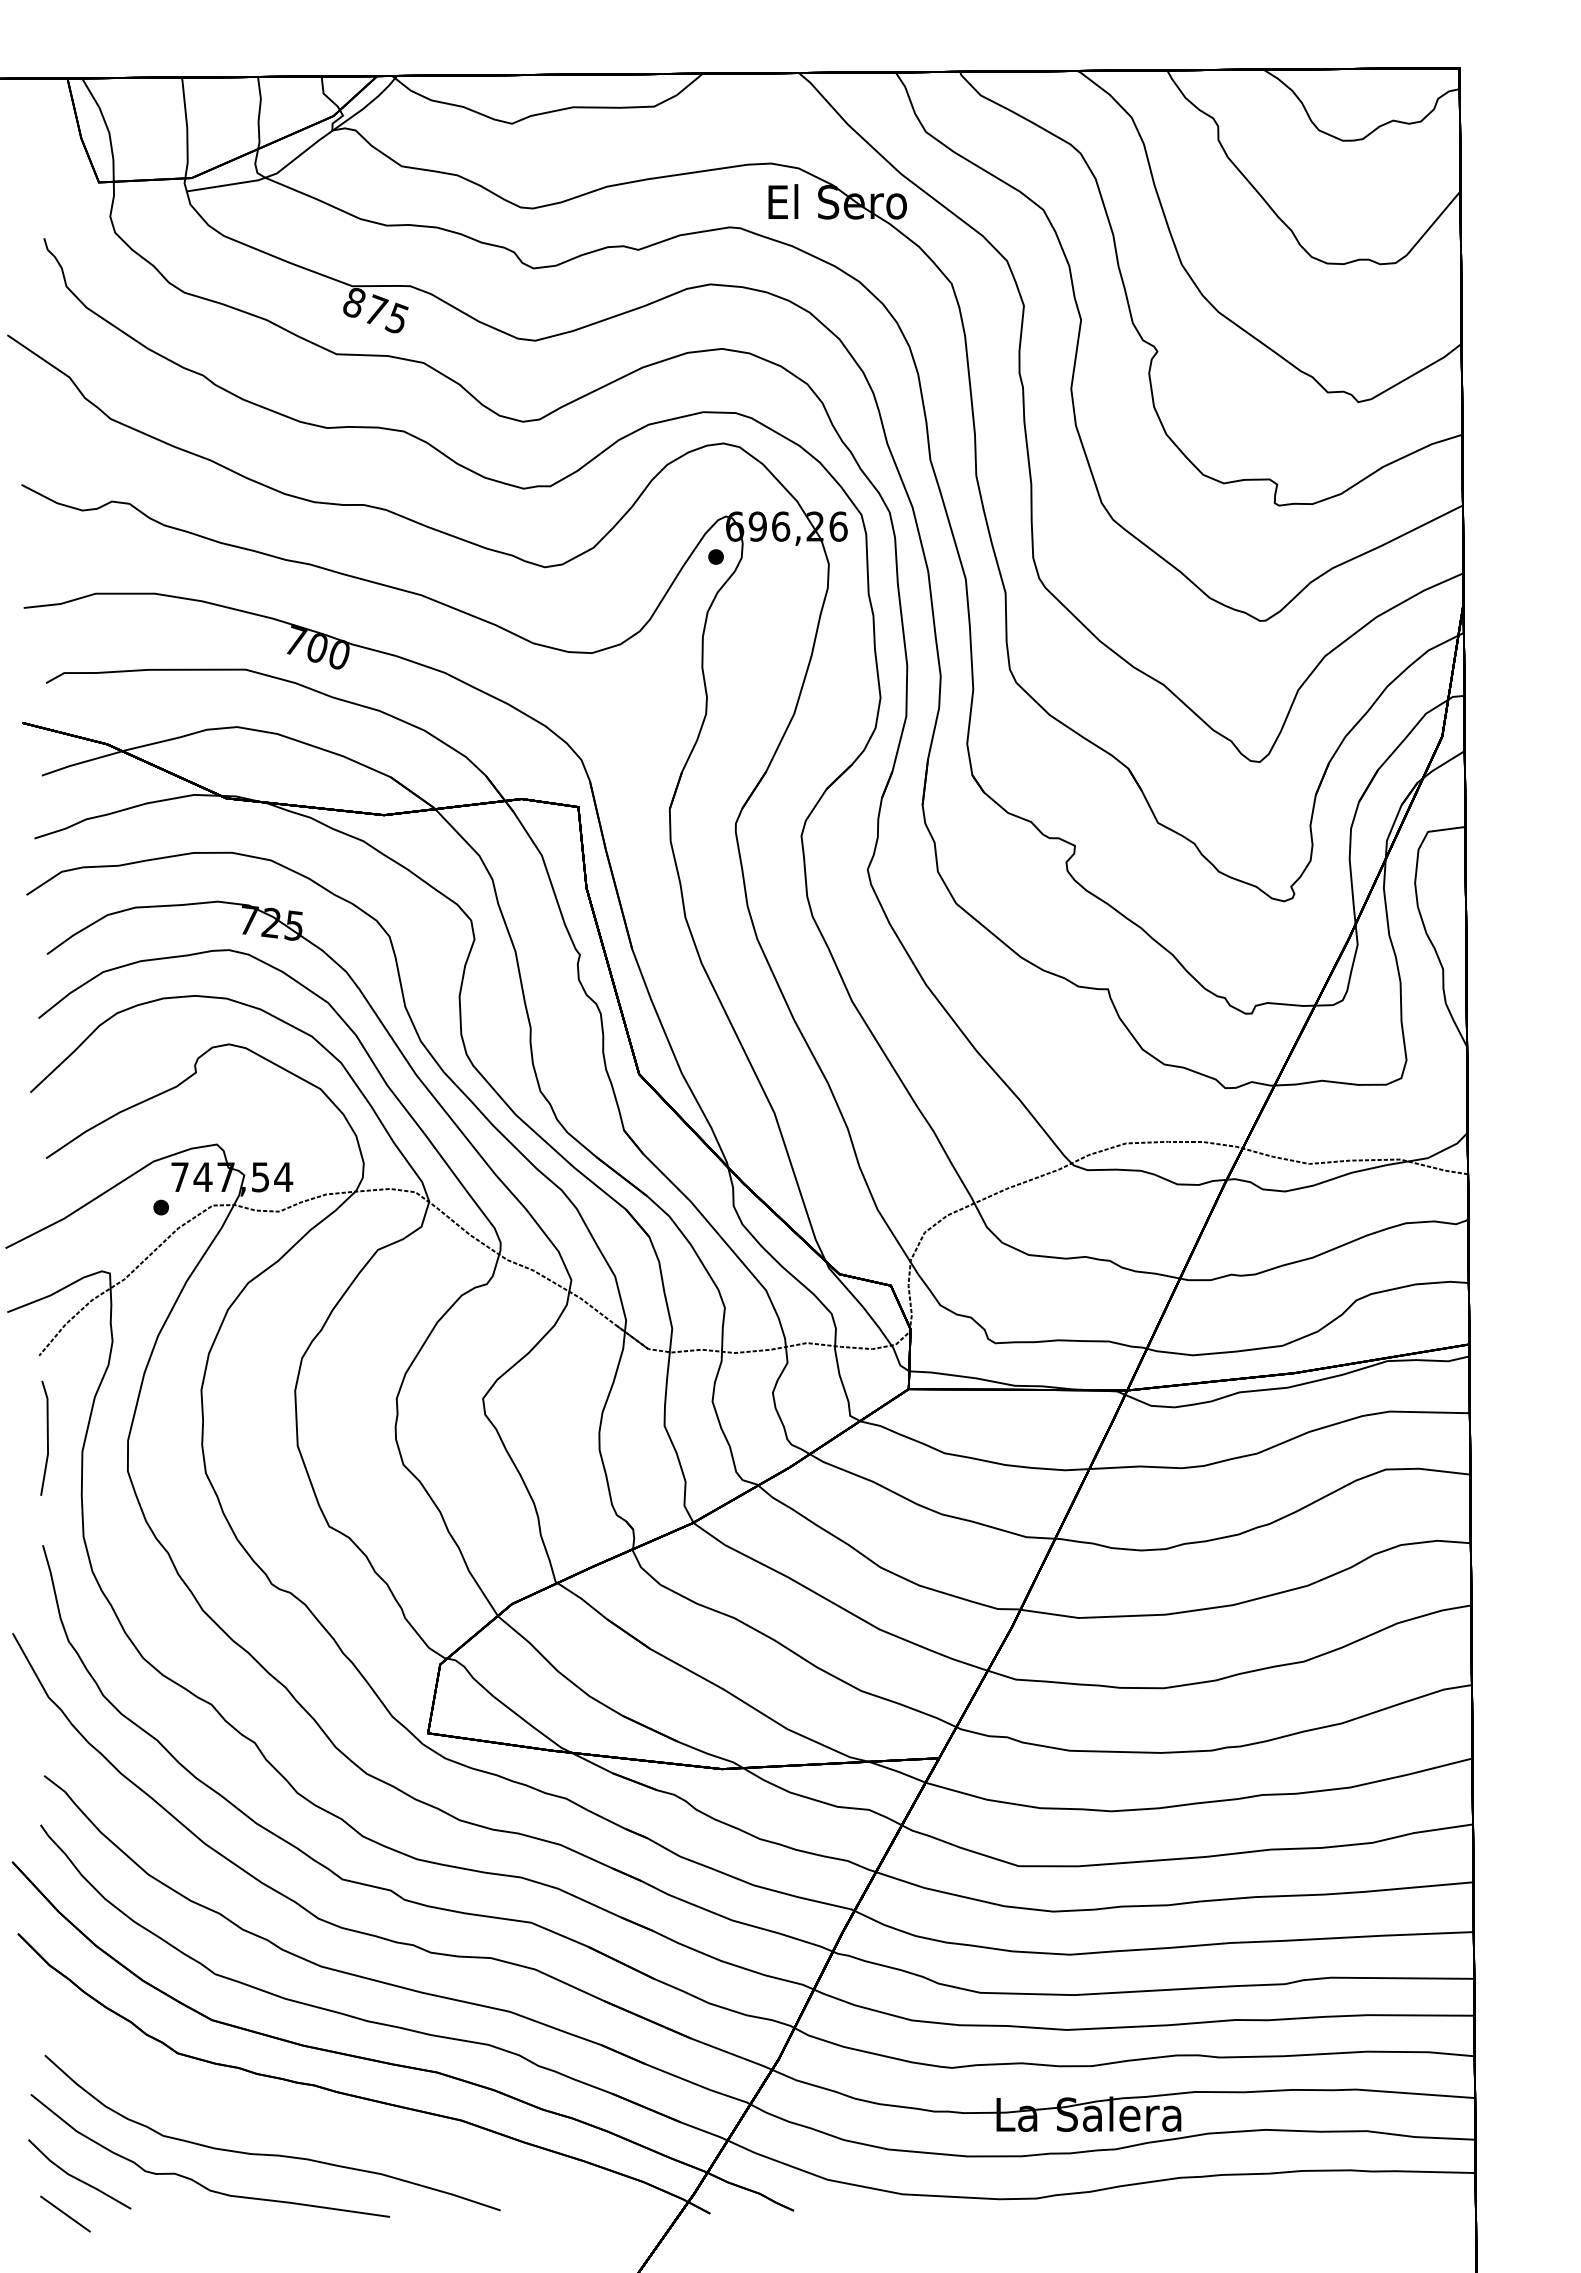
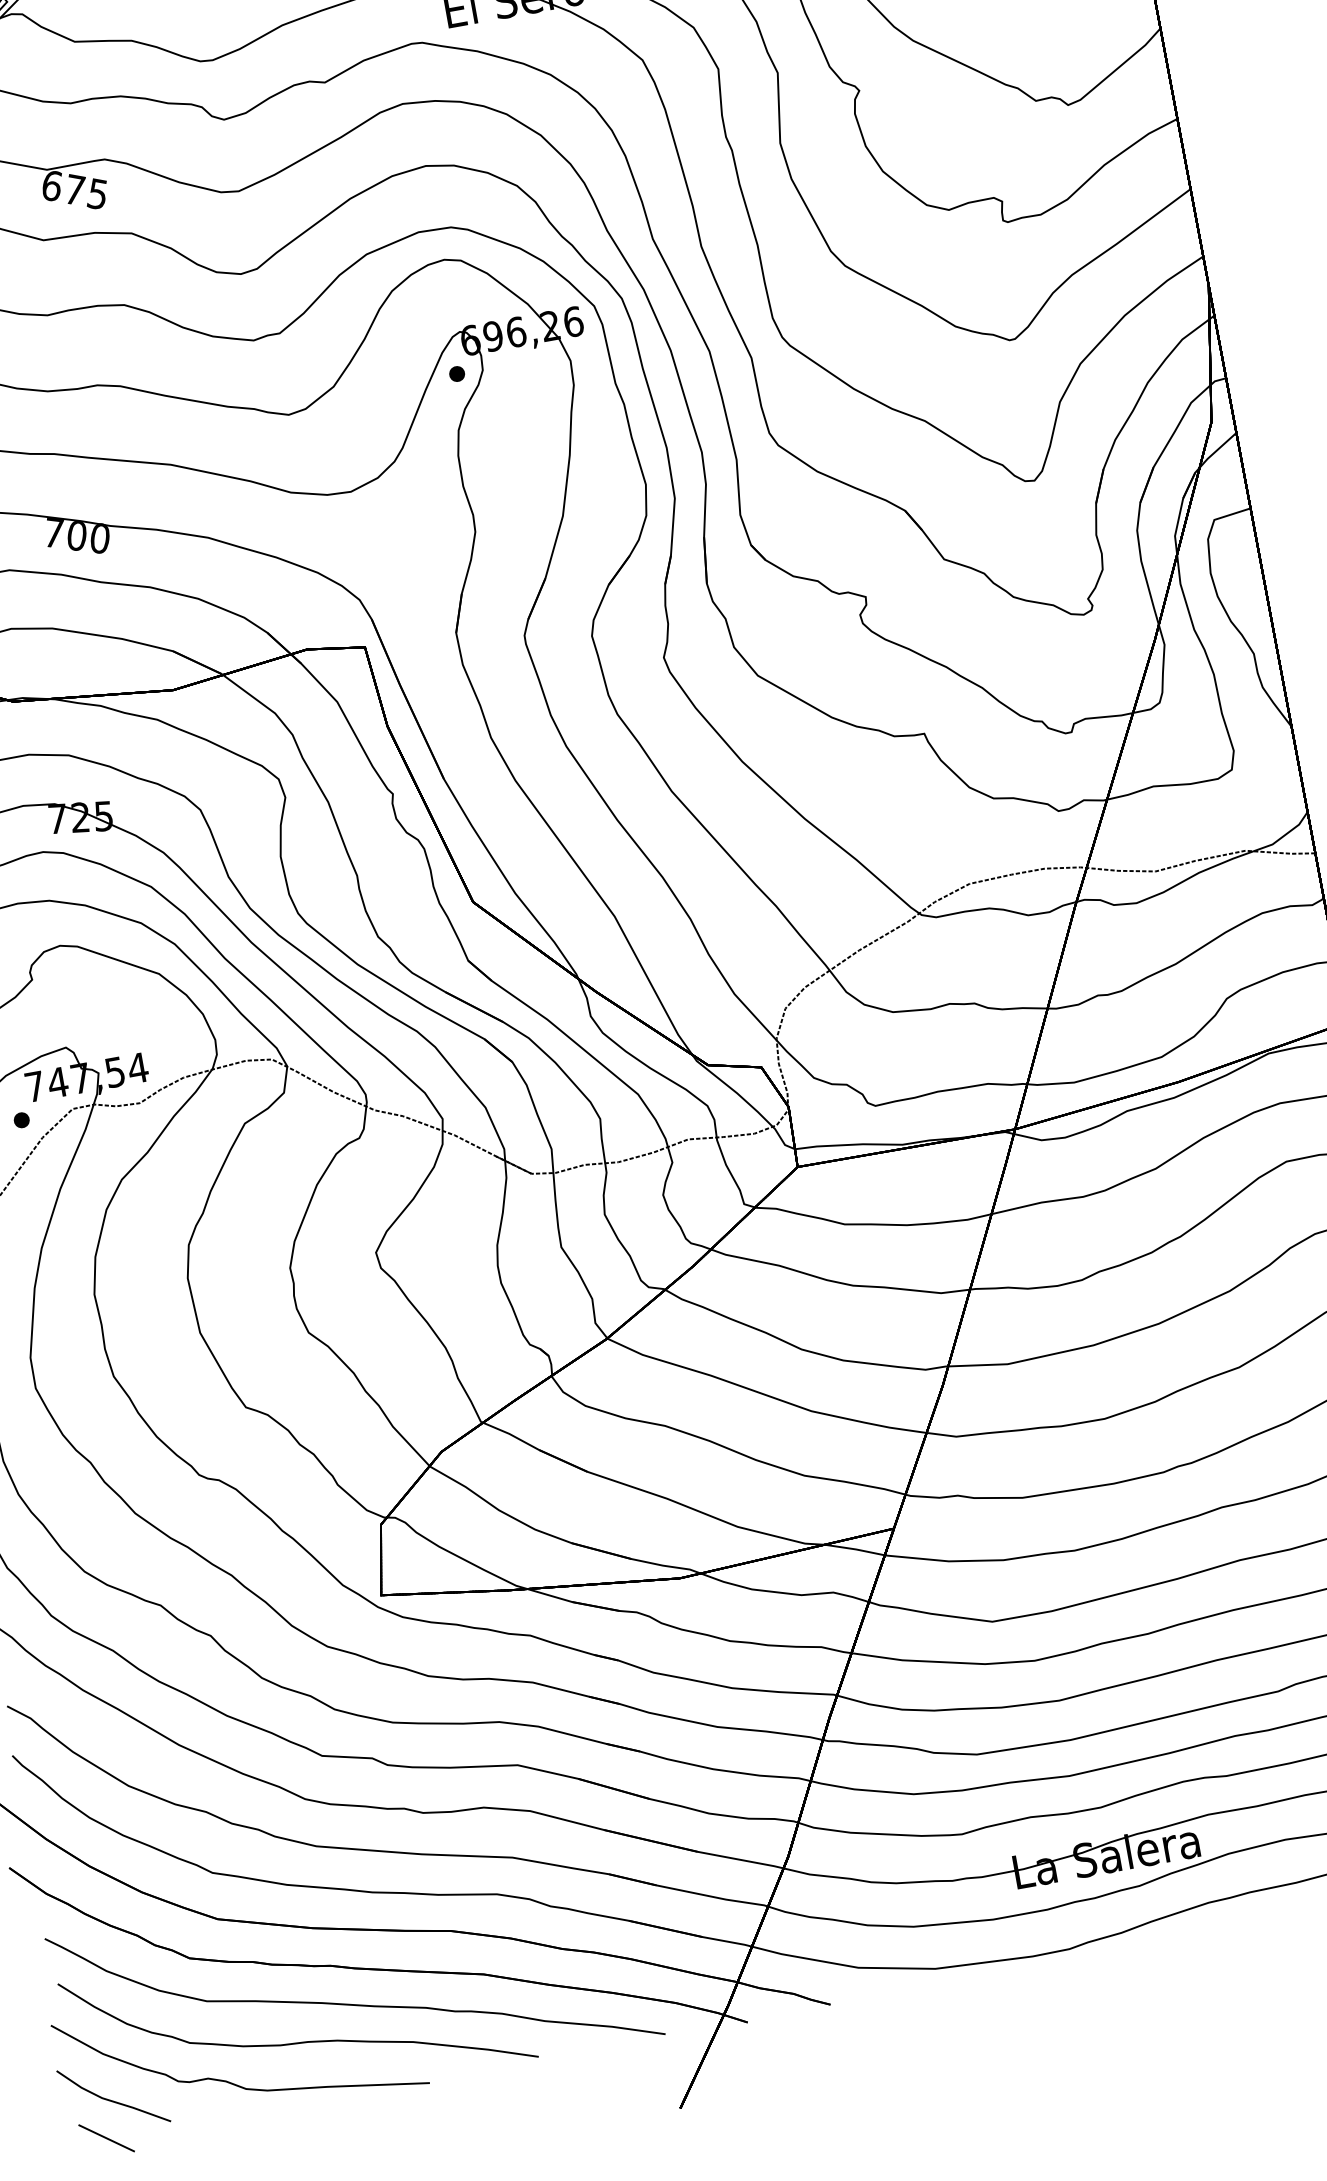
text: (354, 302) -> (52, 185), 875 -> 675
part: (330, 2126) -> (354, 2003), added

